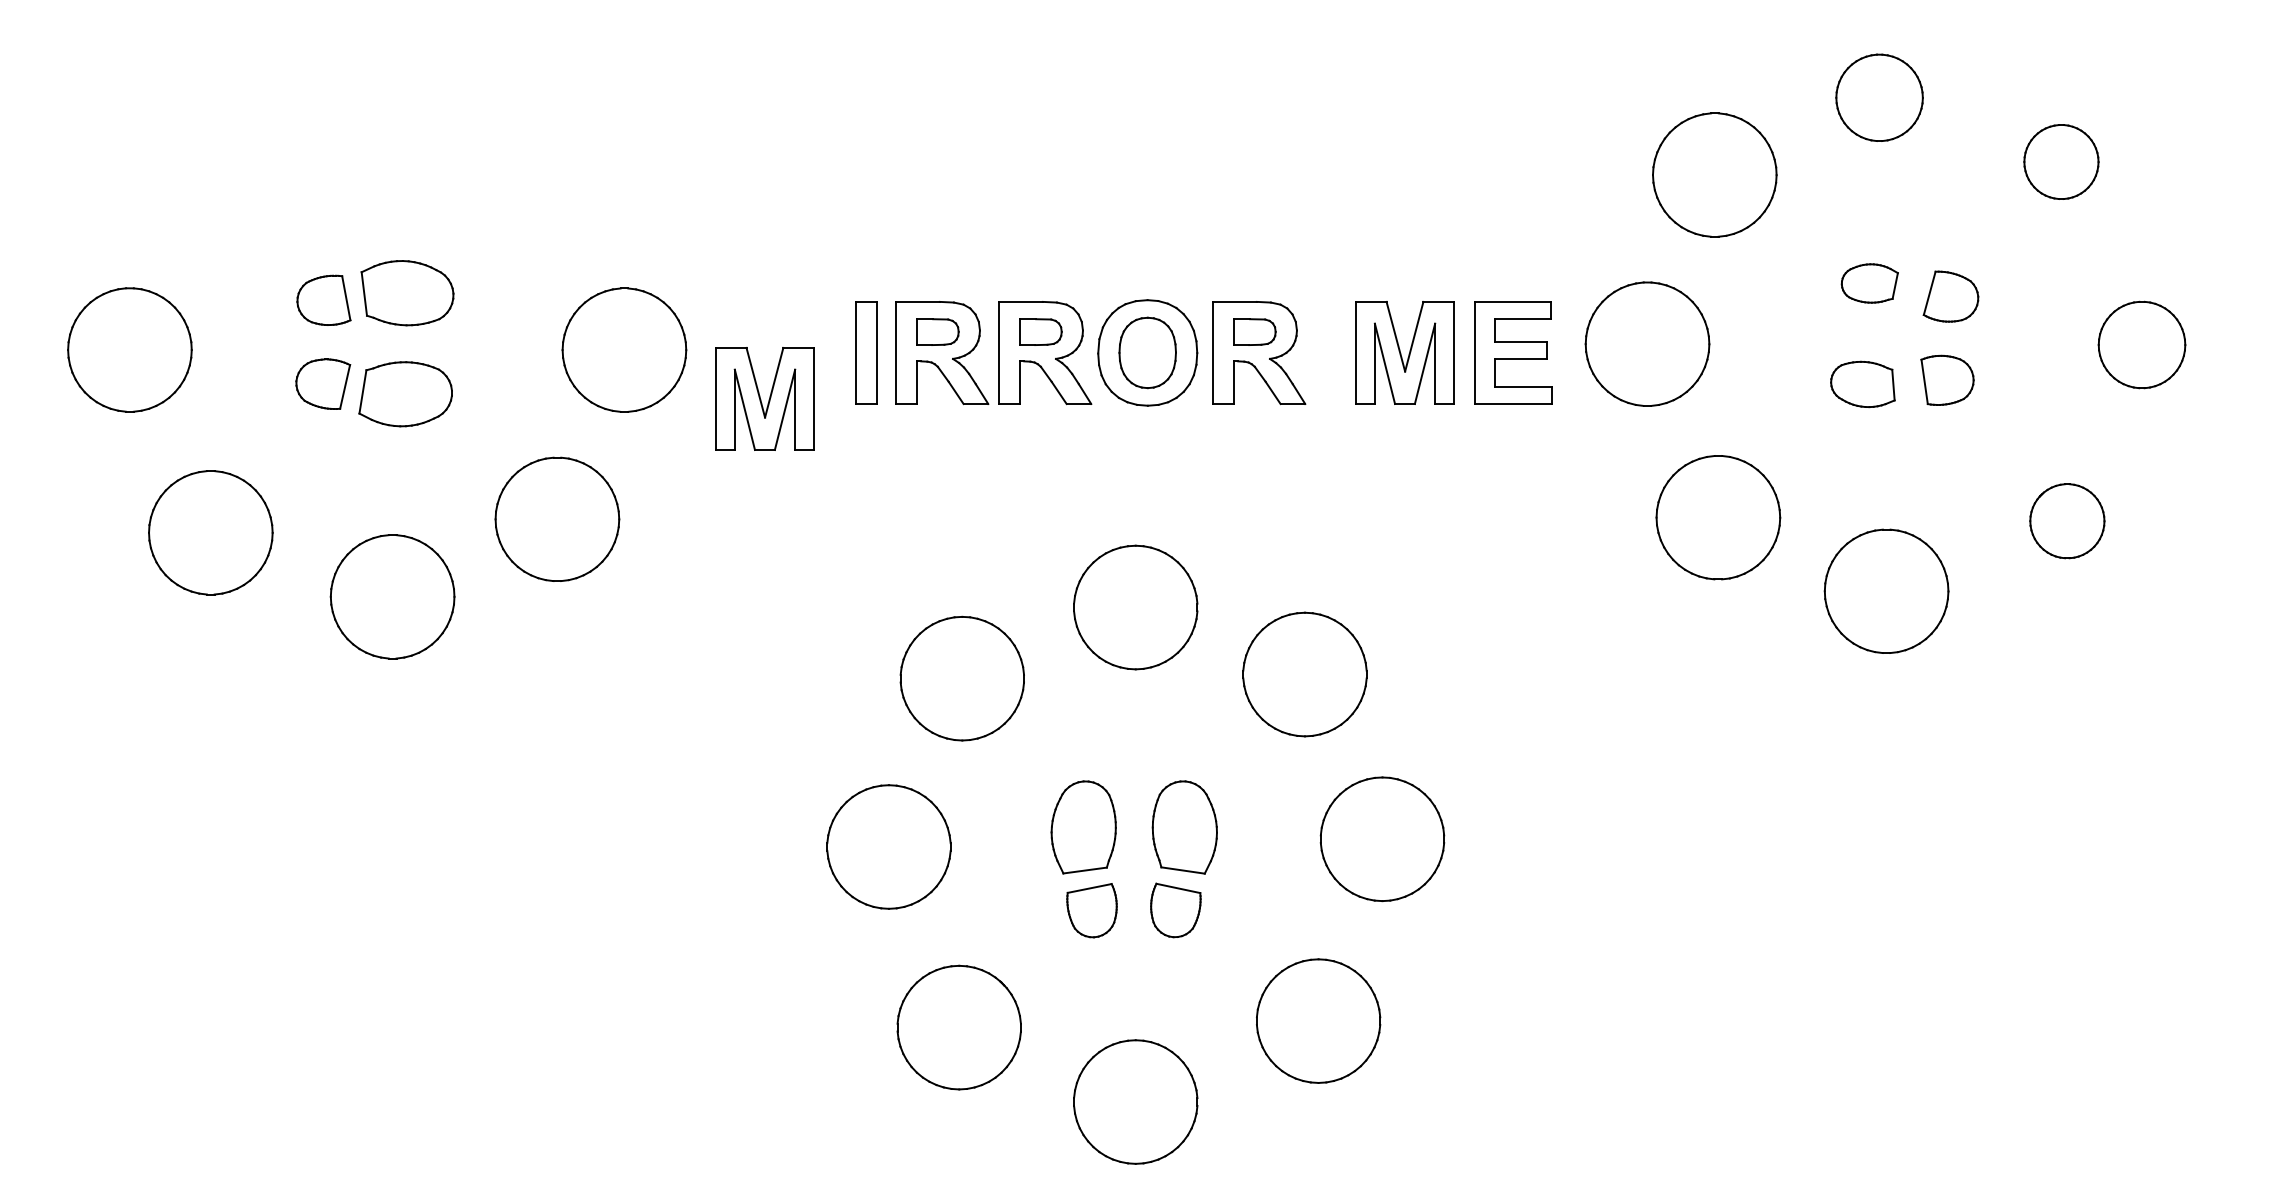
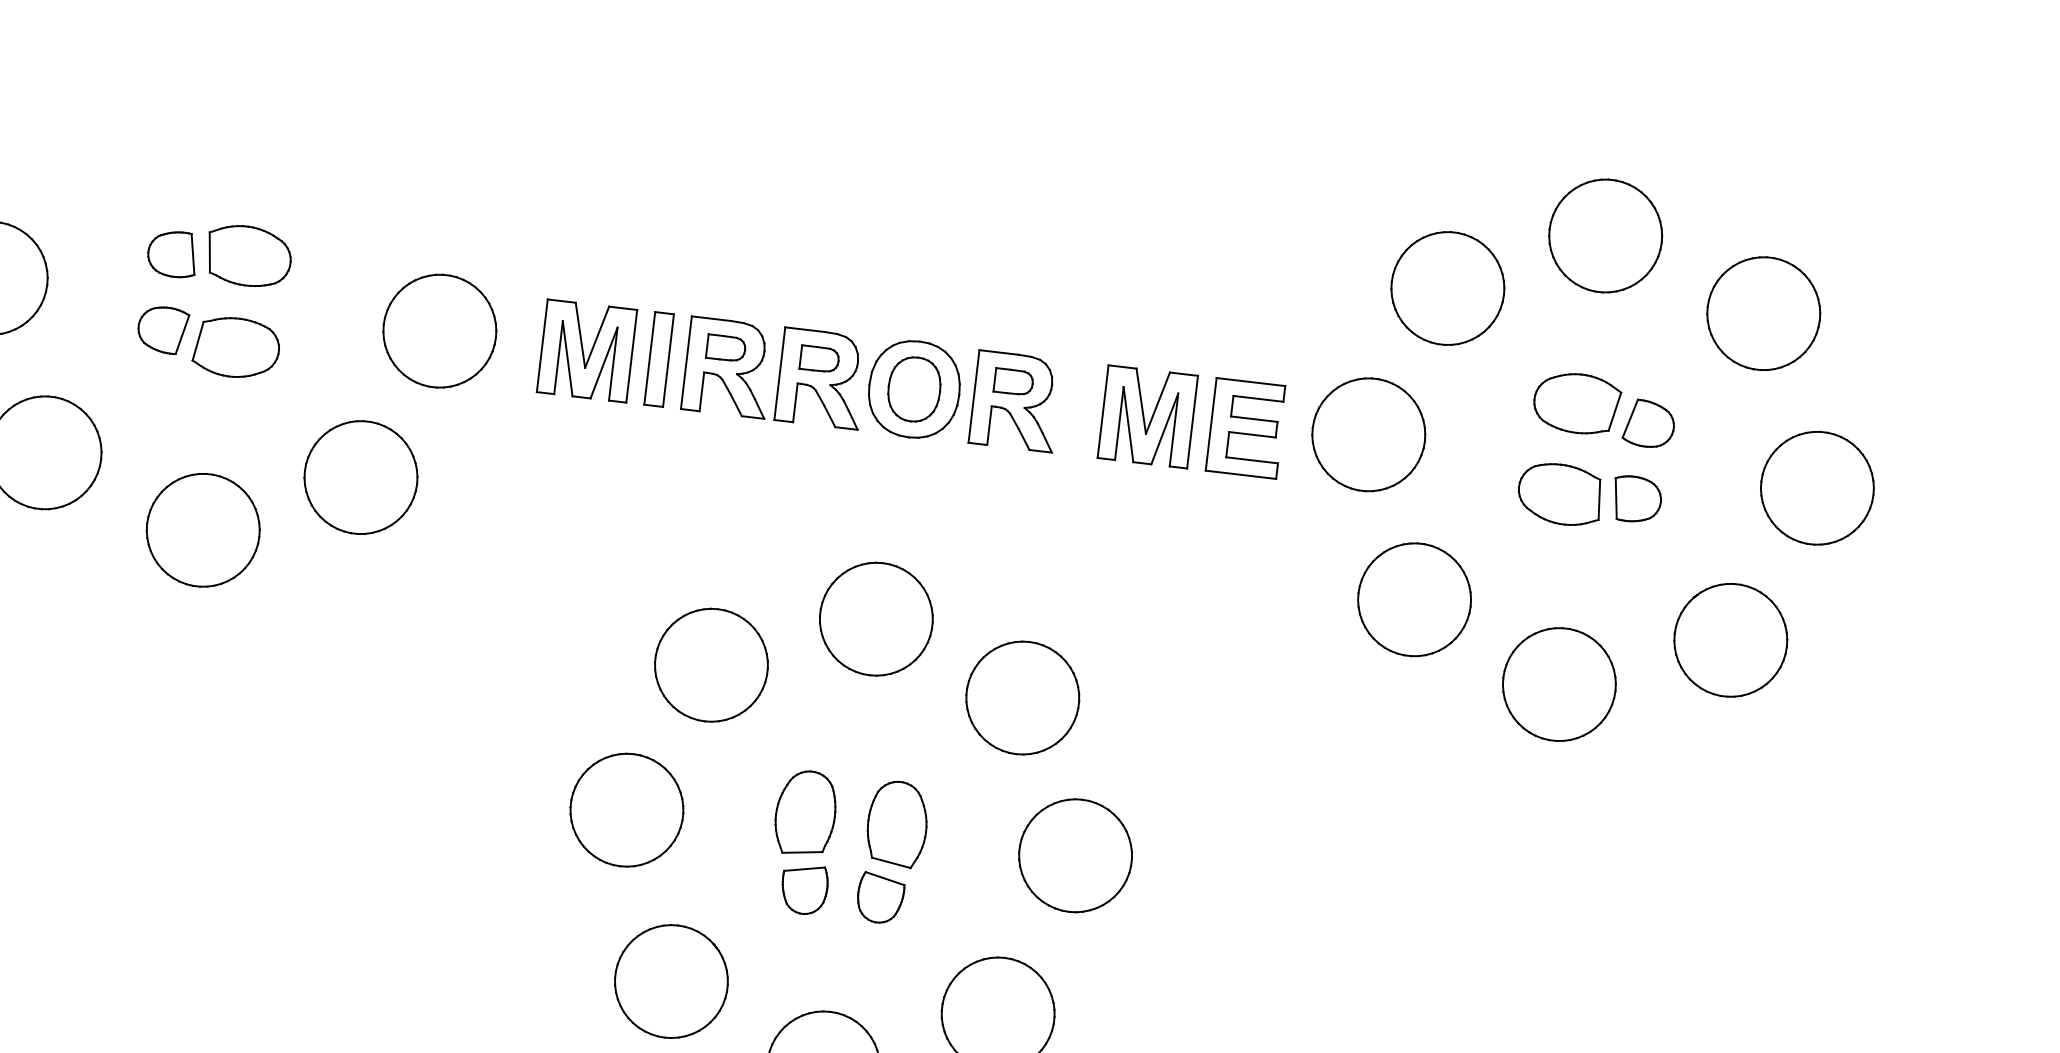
part: (1879, 97) -> (1605, 235), size x1.43
part: (2061, 161) -> (1763, 313), size x1.67
part: (1869, 283) -> (1576, 403), size x1.67
part: (2141, 344) -> (1816, 487), size x1.43
part: (1862, 384) -> (1559, 494), size x1.43
part: (764, 398) -> (586, 350), moved
part: (2067, 520) -> (1731, 639), size x1.67

